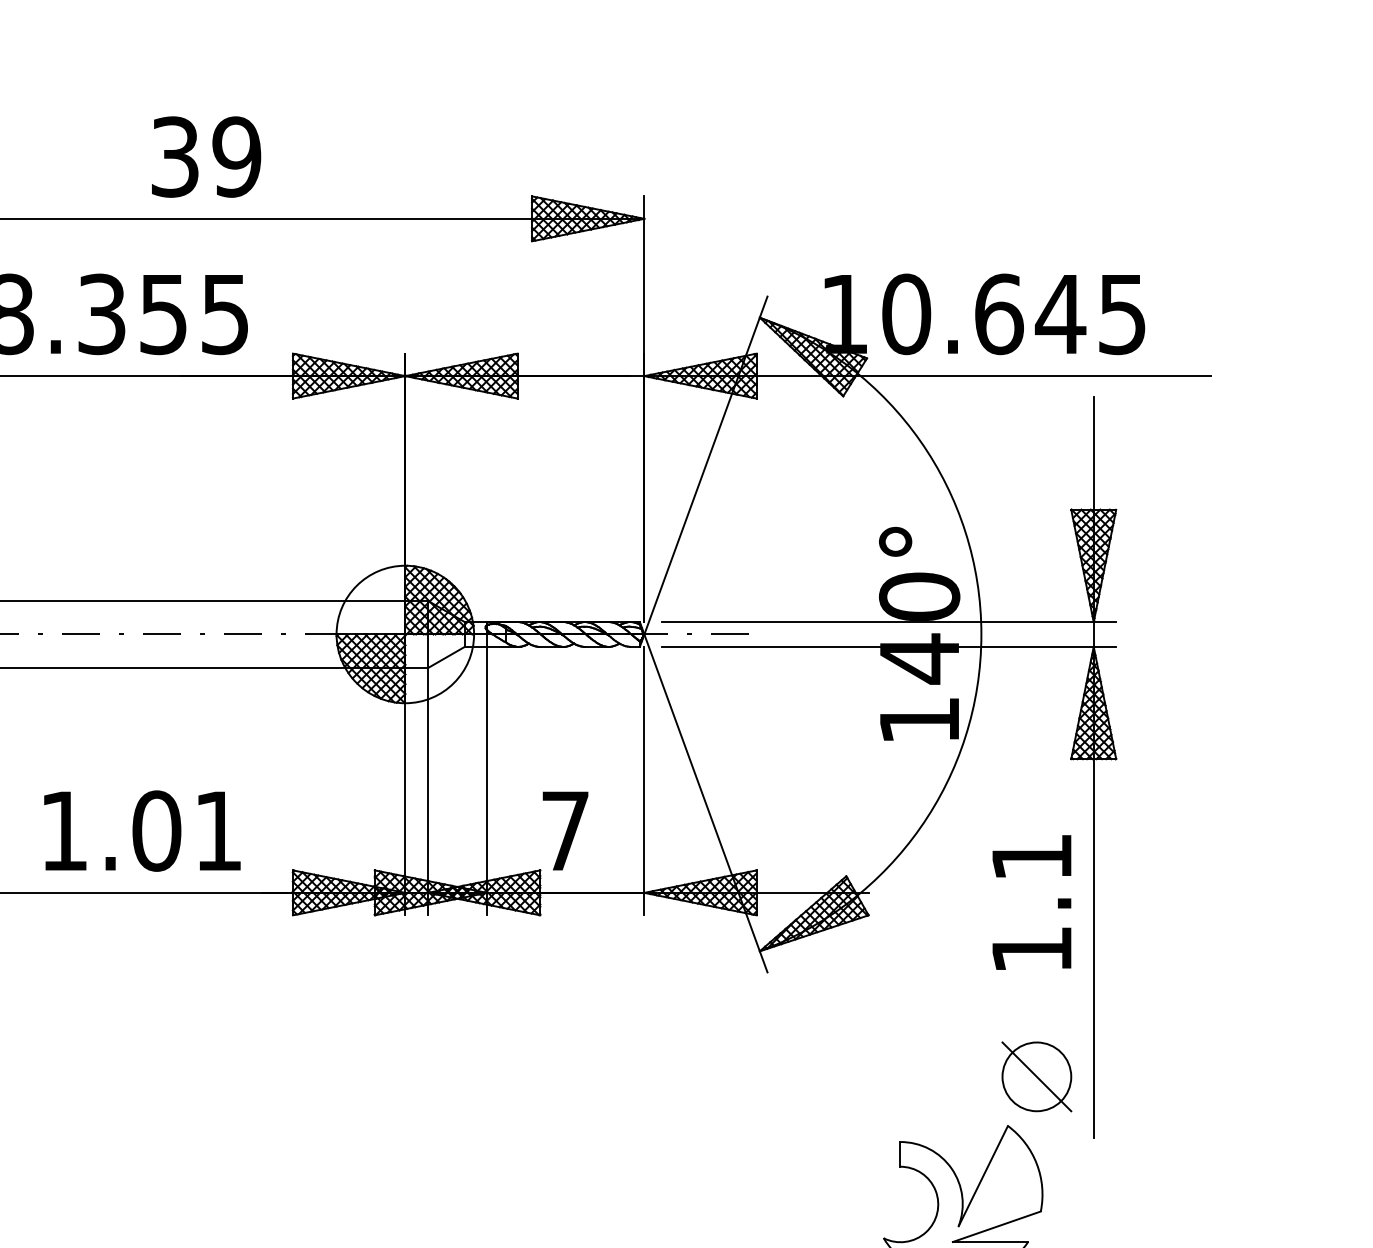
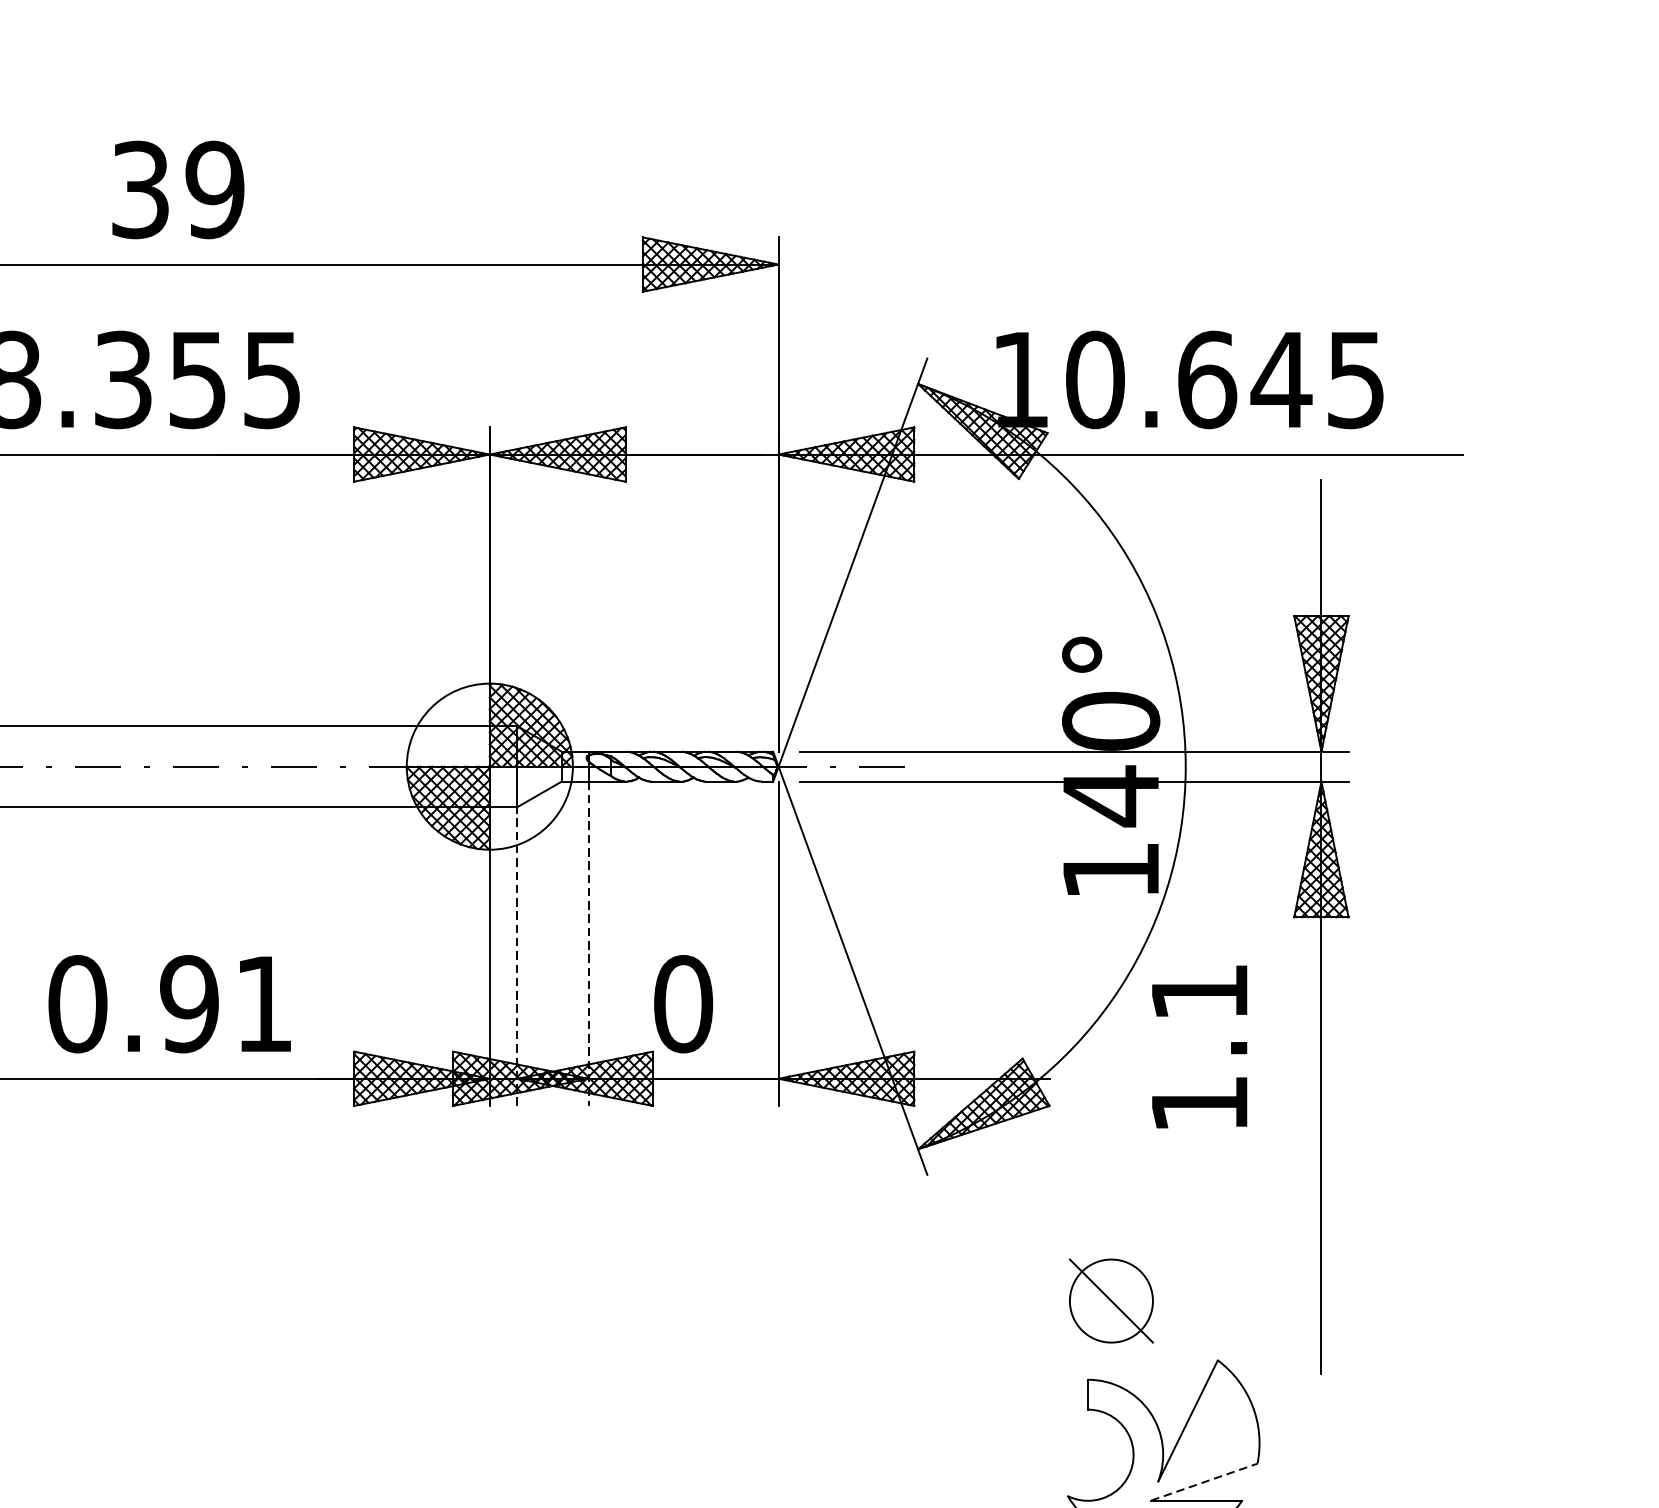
text: (206, 156) -> (178, 189), moved
line: (487, 781) -> (589, 944), solid -> dashed
line: (428, 791) -> (517, 956), solid -> dashed
text: (110, 830) -> (133, 1003), 1.01 -> 0.91
text: (565, 830) -> (683, 1003), 7 -> 0
text: (1031, 902) -> (1199, 1046), moved
part: (1036, 1076) -> (1110, 1300), moved
line: (996, 1226) -> (1203, 1481), solid -> dashed

